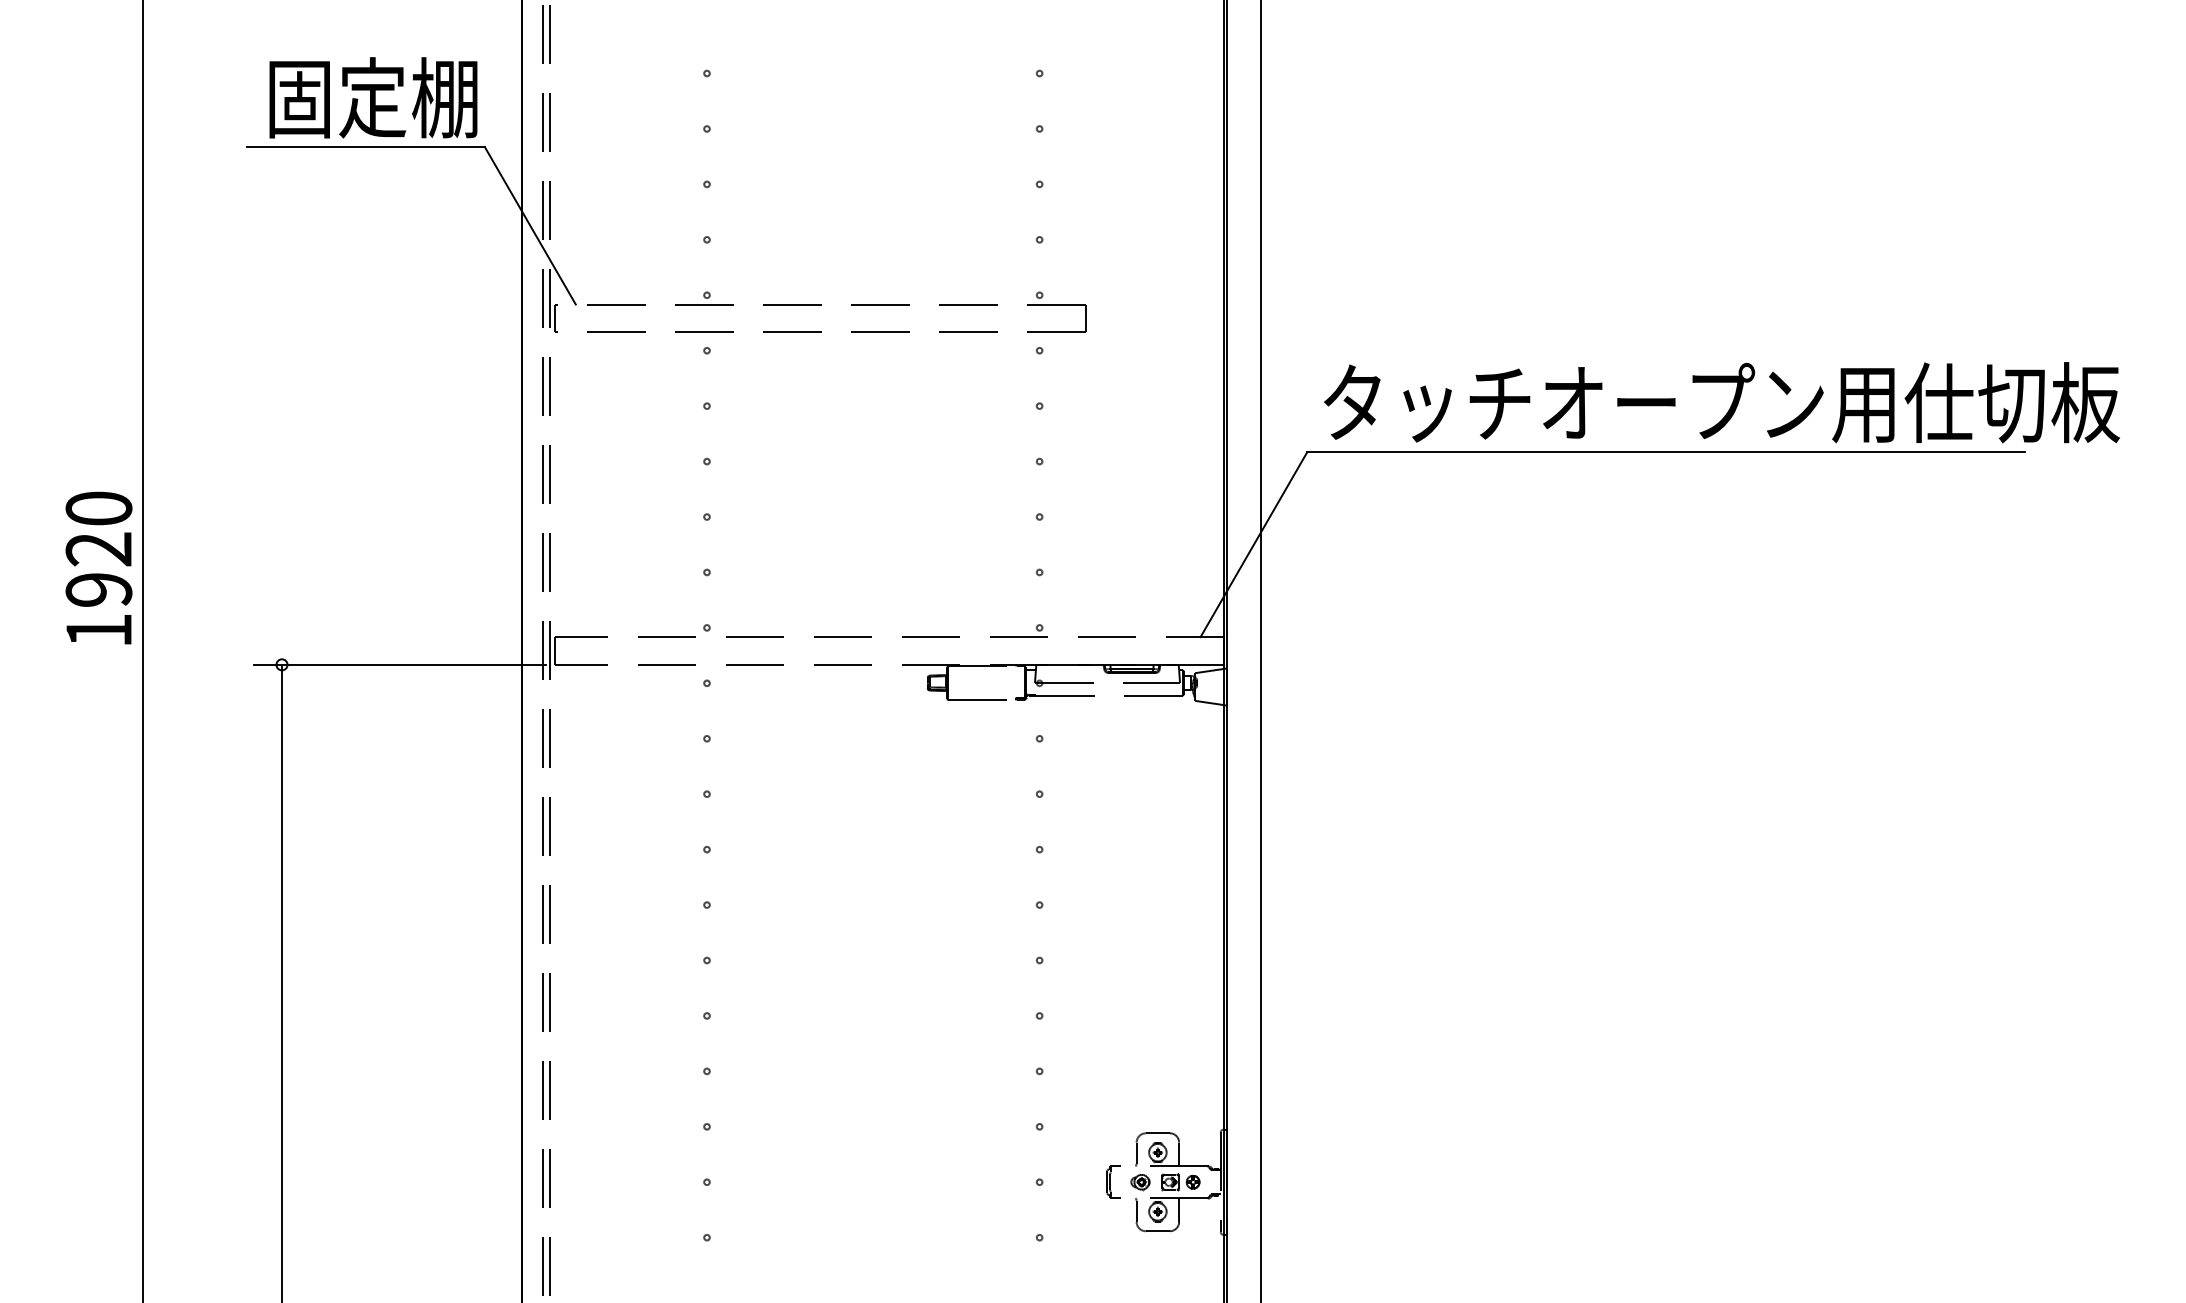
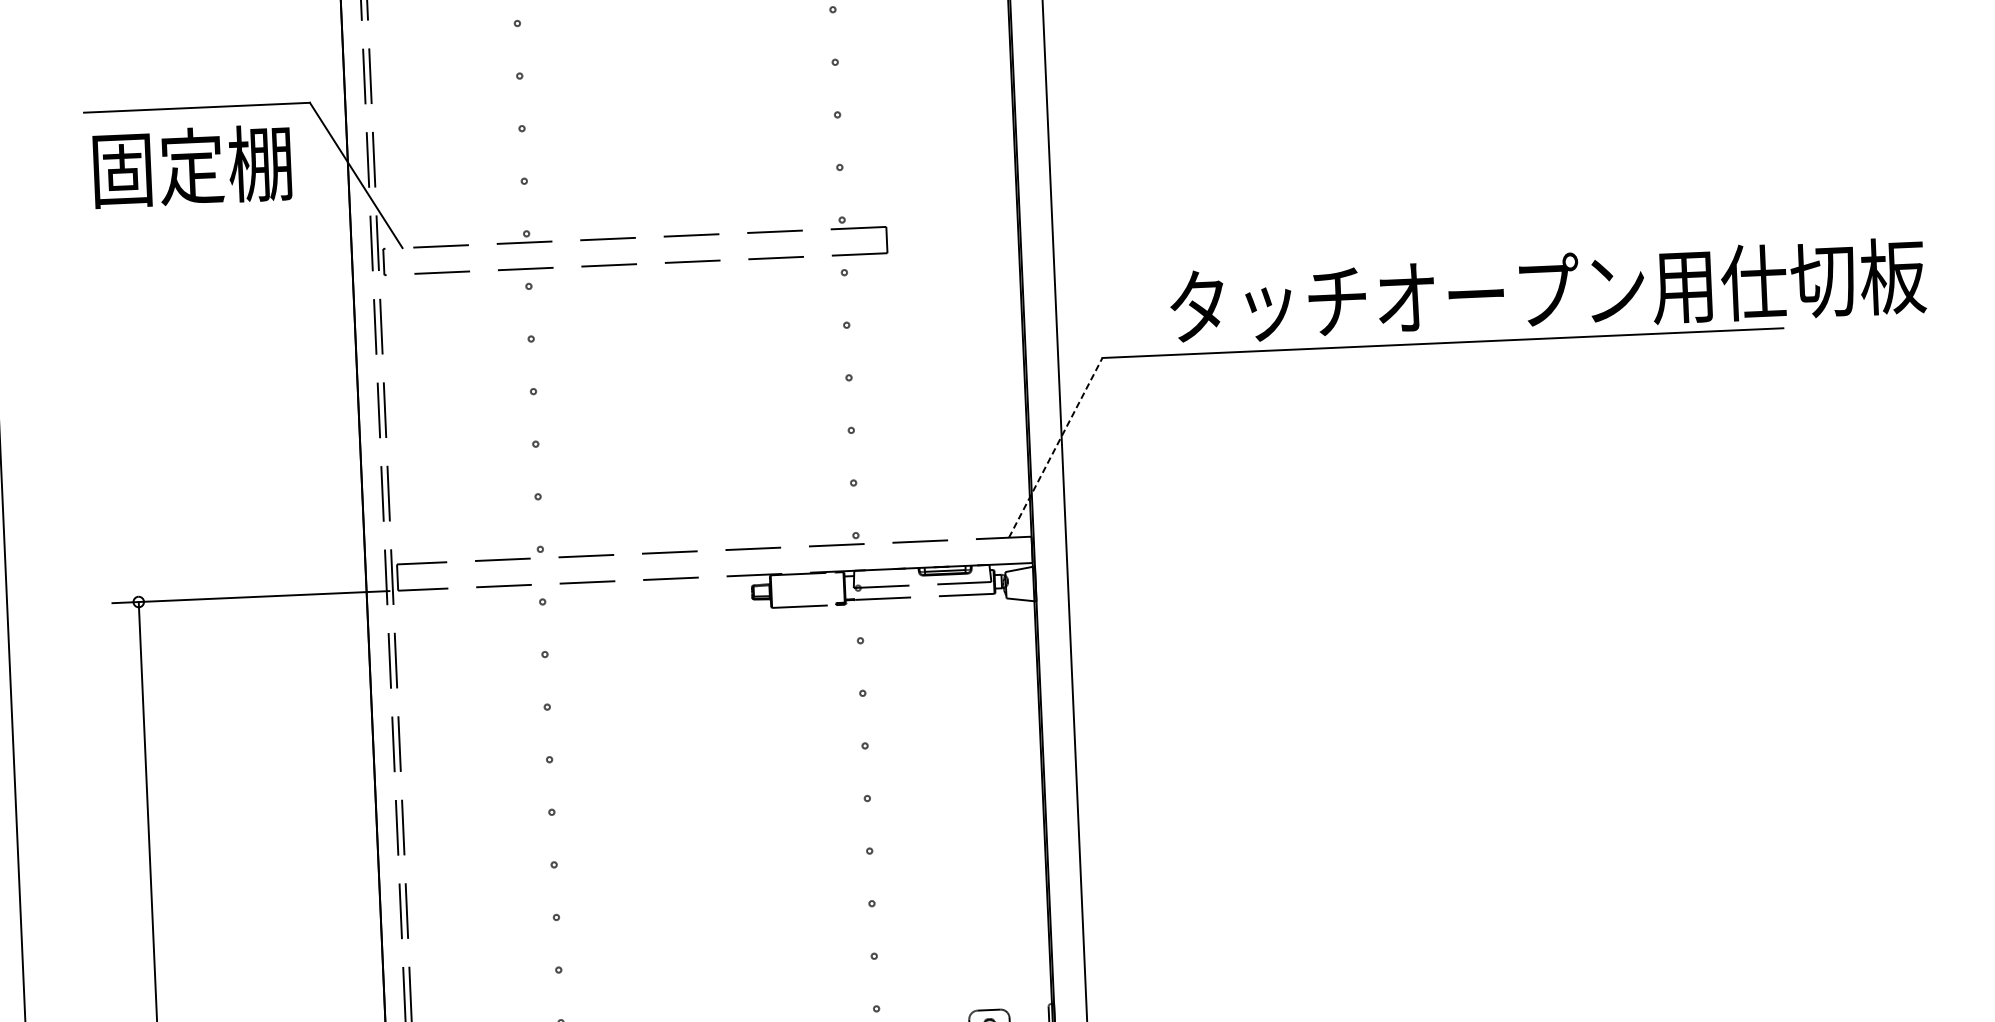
text: (373, 97) -> (192, 165), moved
text: (1721, 402) -> (1547, 291), moved
line: (1253, 544) -> (1055, 447), solid -> dashed

